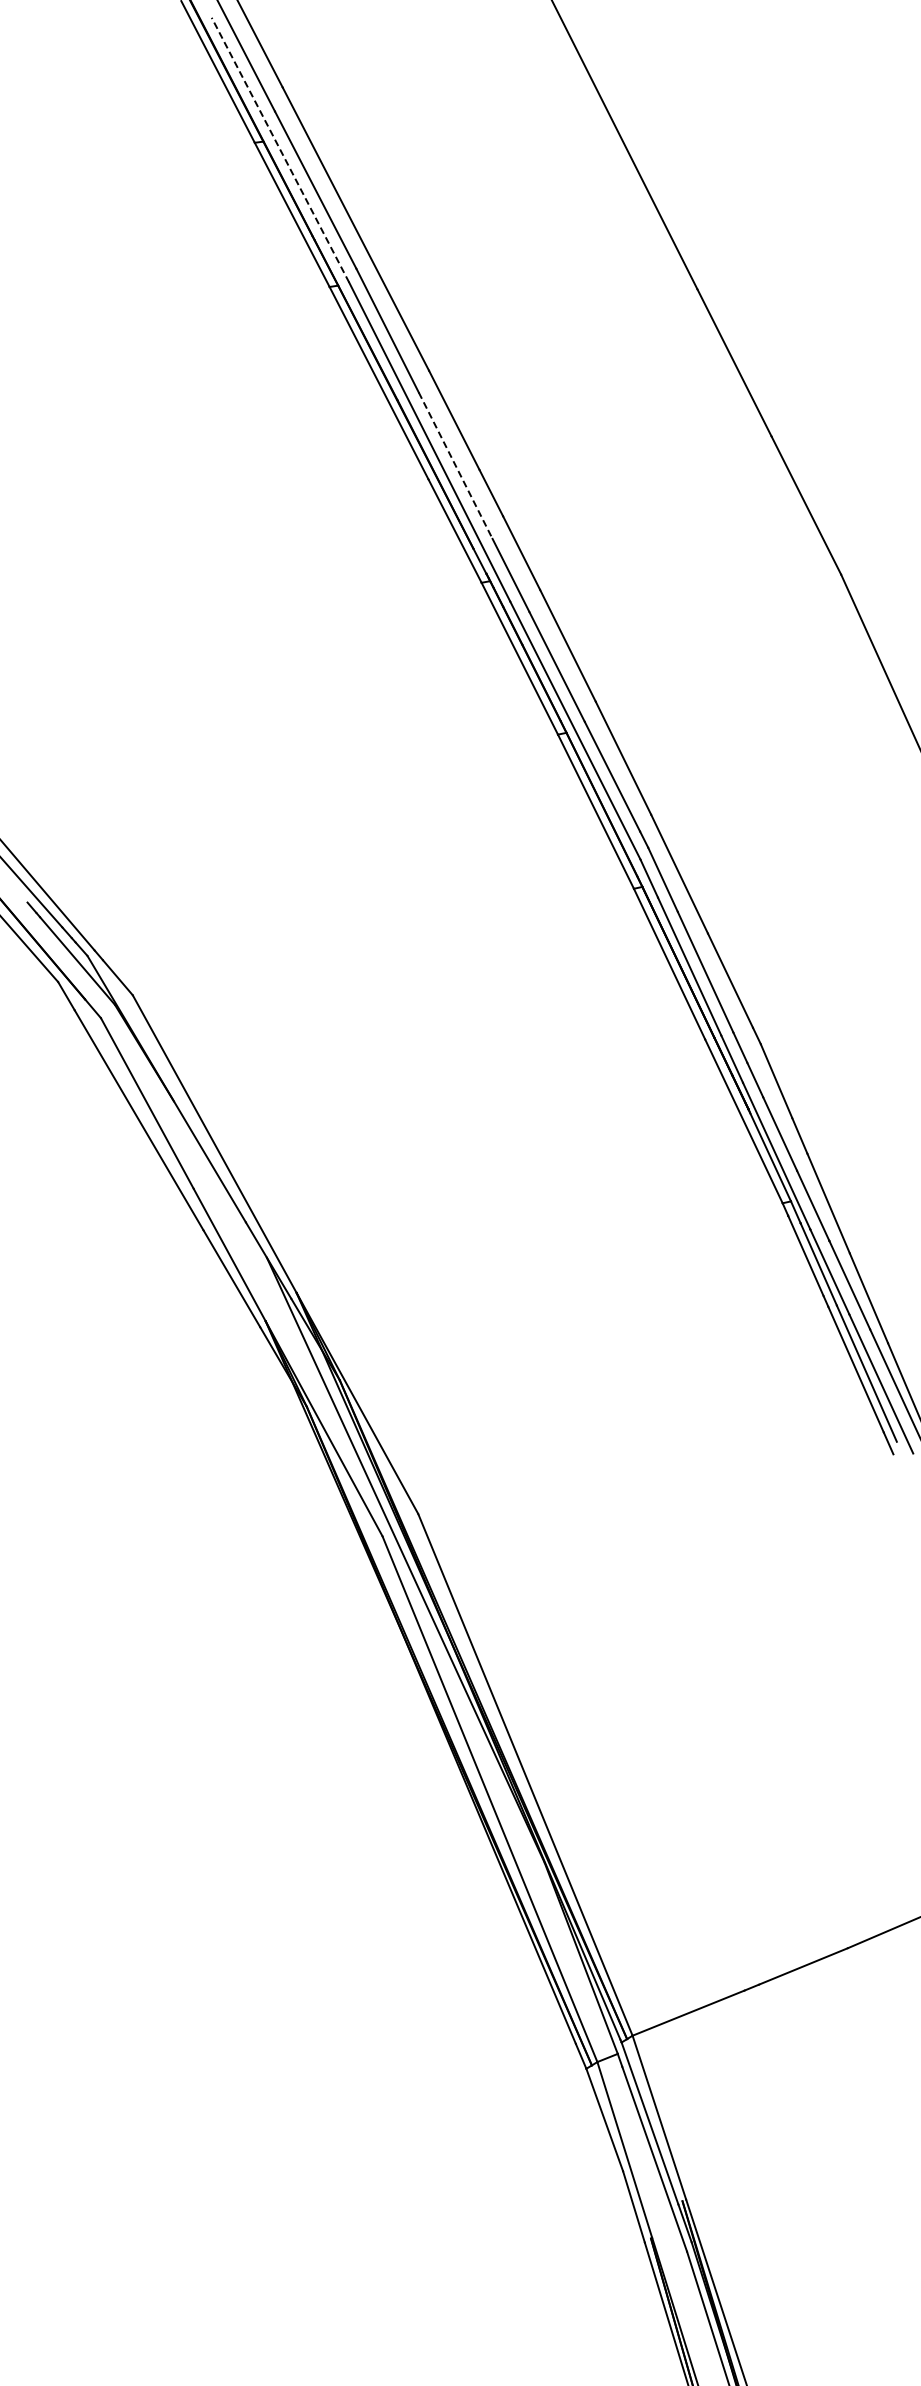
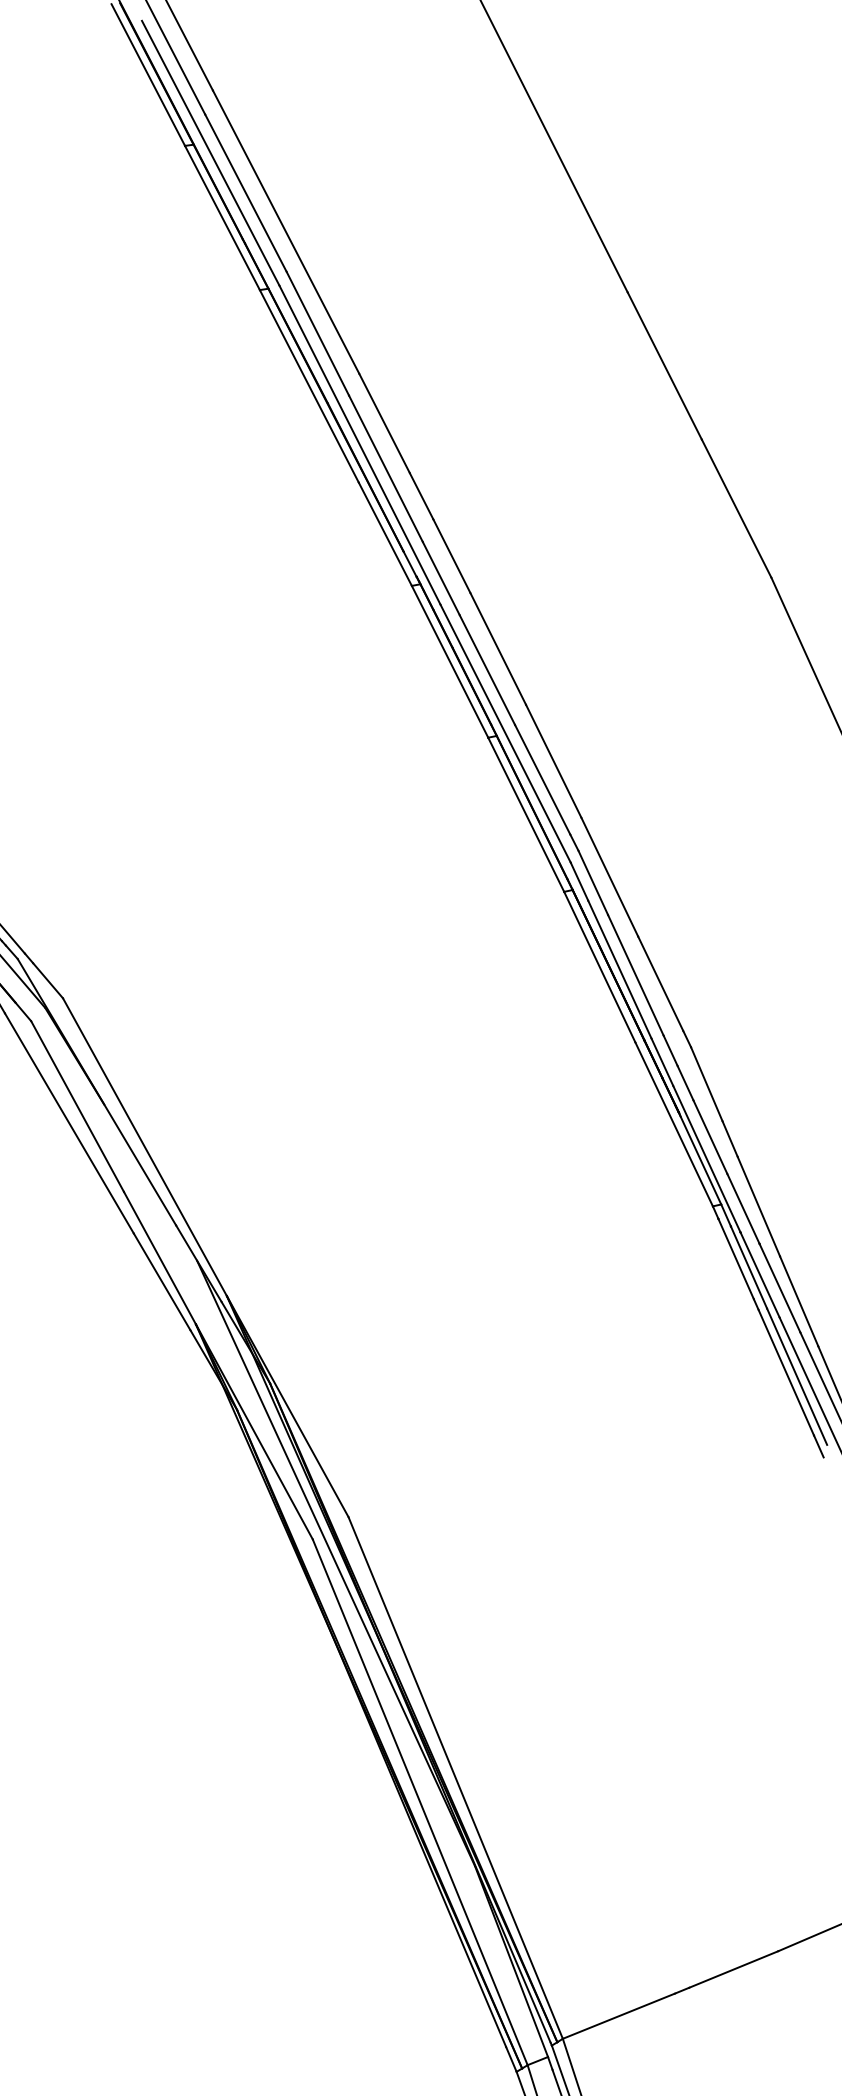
line: (280, 149) -> (210, 152), dashed -> solid
line: (455, 465) -> (385, 468), dashed -> solid

